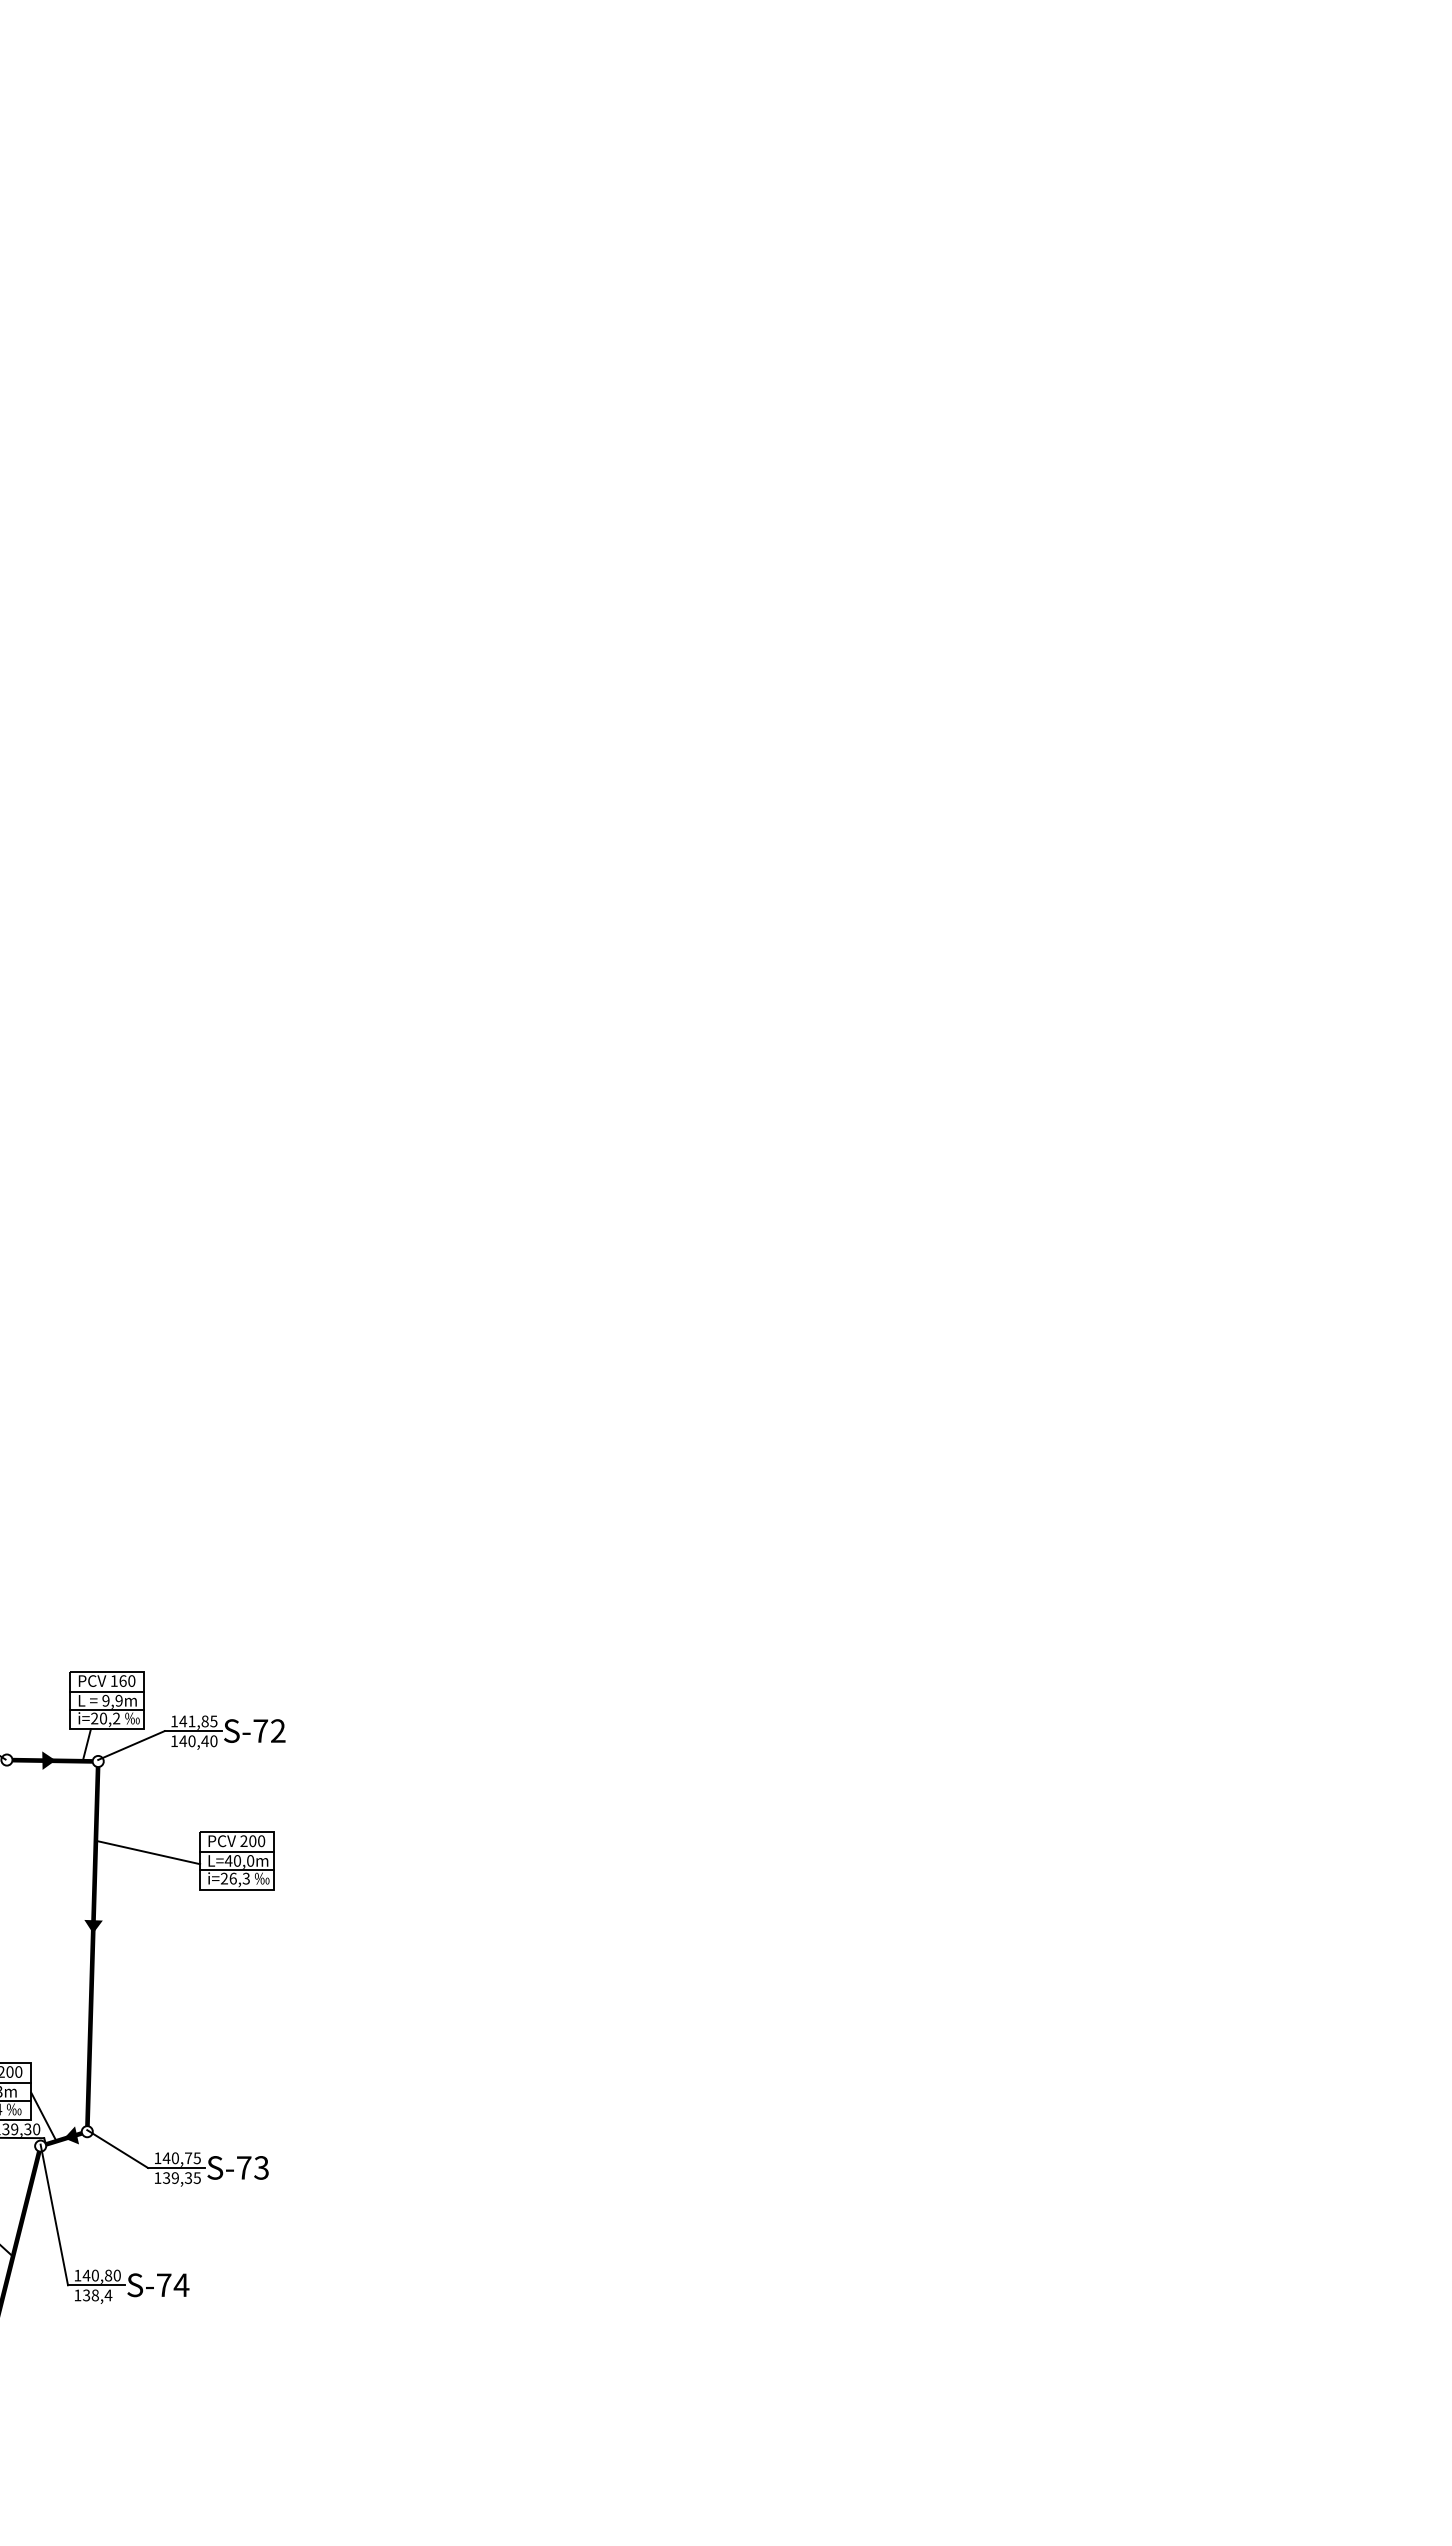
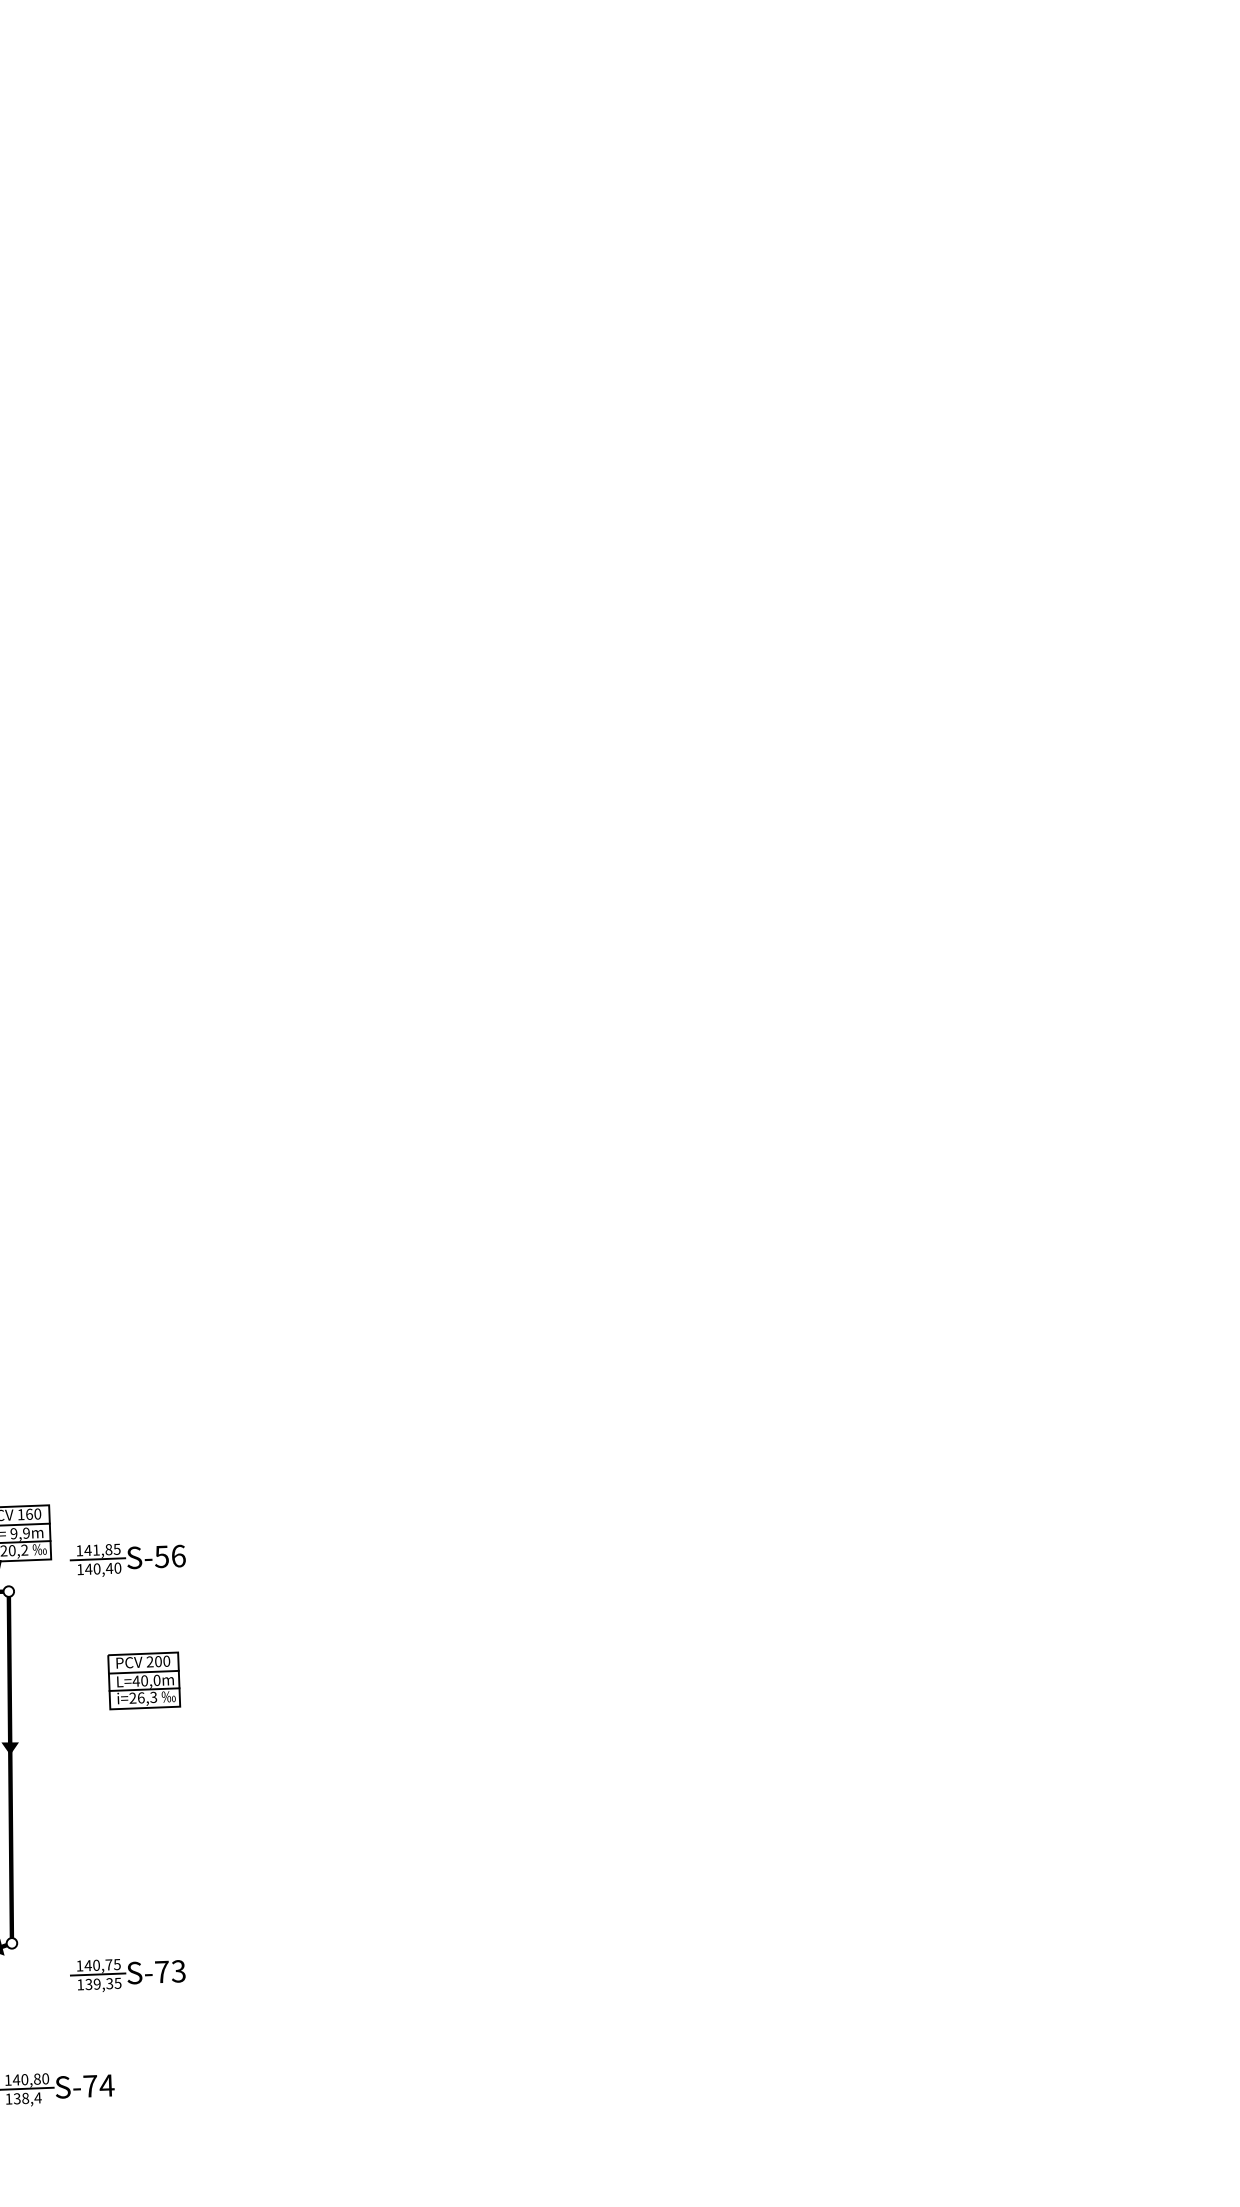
text: (269, 1730) -> (170, 1555), S-72 -> S-56
line: (131, 1745) -> (39, 1575), removed
line: (148, 1852) -> (59, 1676), removed
line: (117, 2148) -> (41, 1958), removed

